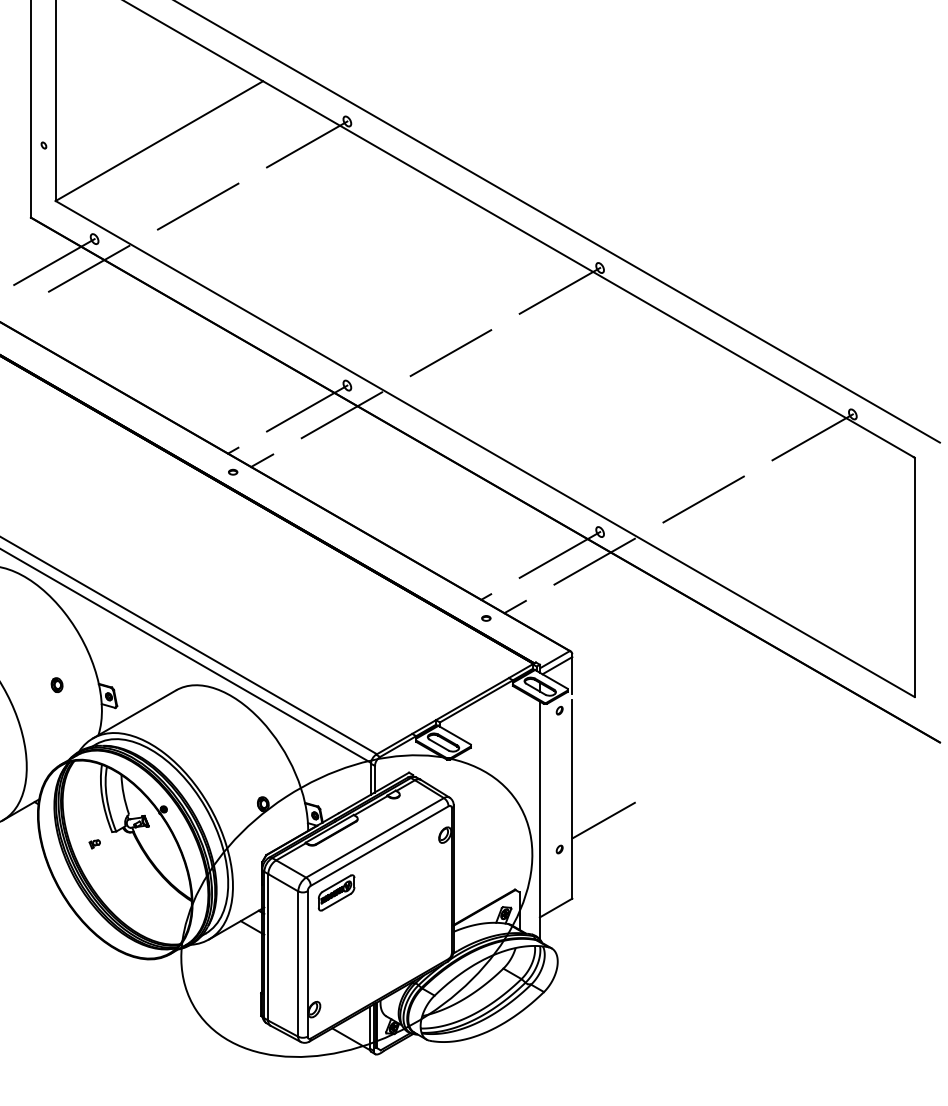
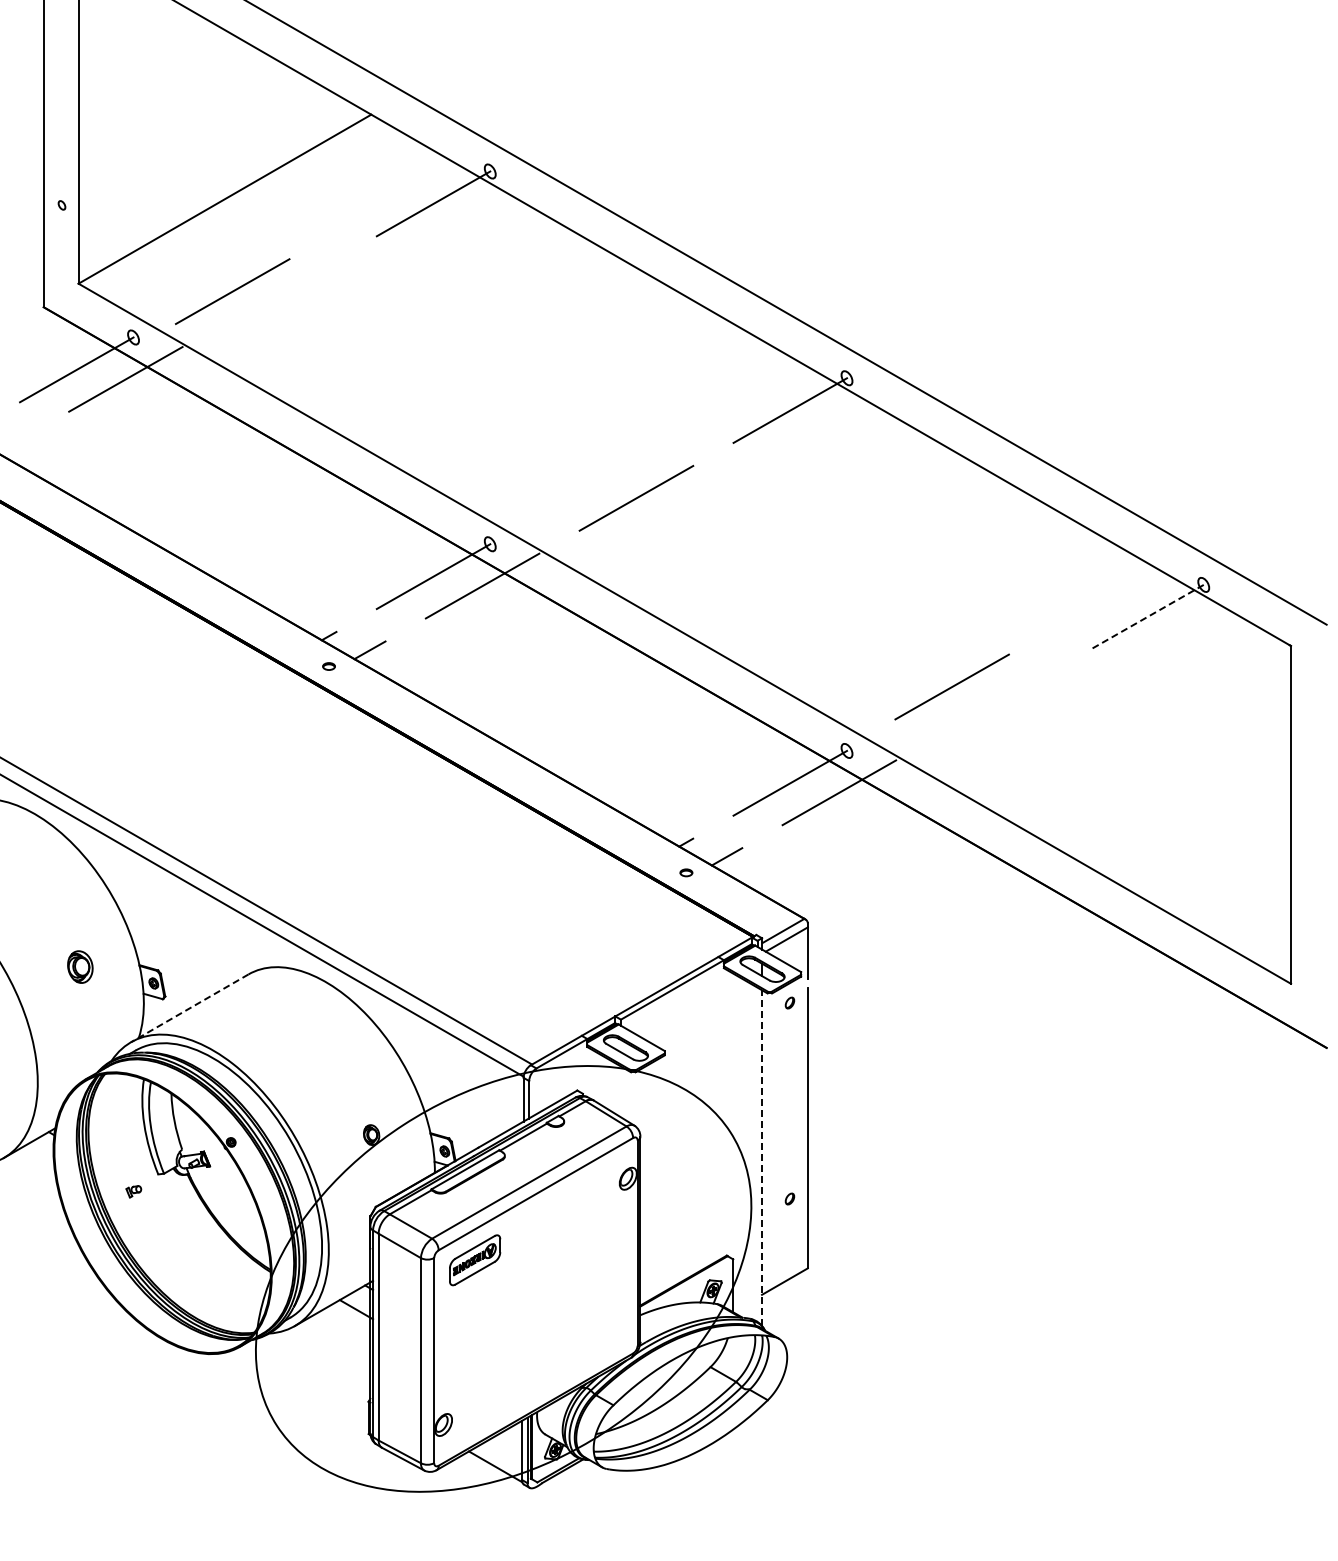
line: (198, 206) -> (232, 291), moved
line: (812, 437) -> (1146, 617), solid -> dashed
line: (703, 499) -> (951, 686), moved
part: (57, 684) -> (80, 966), size x1.6
line: (134, 714) -> (189, 1008), solid -> dashed
line: (540, 820) -> (762, 1157), solid -> dashed
line: (603, 820) -> (851, 1158), removed

